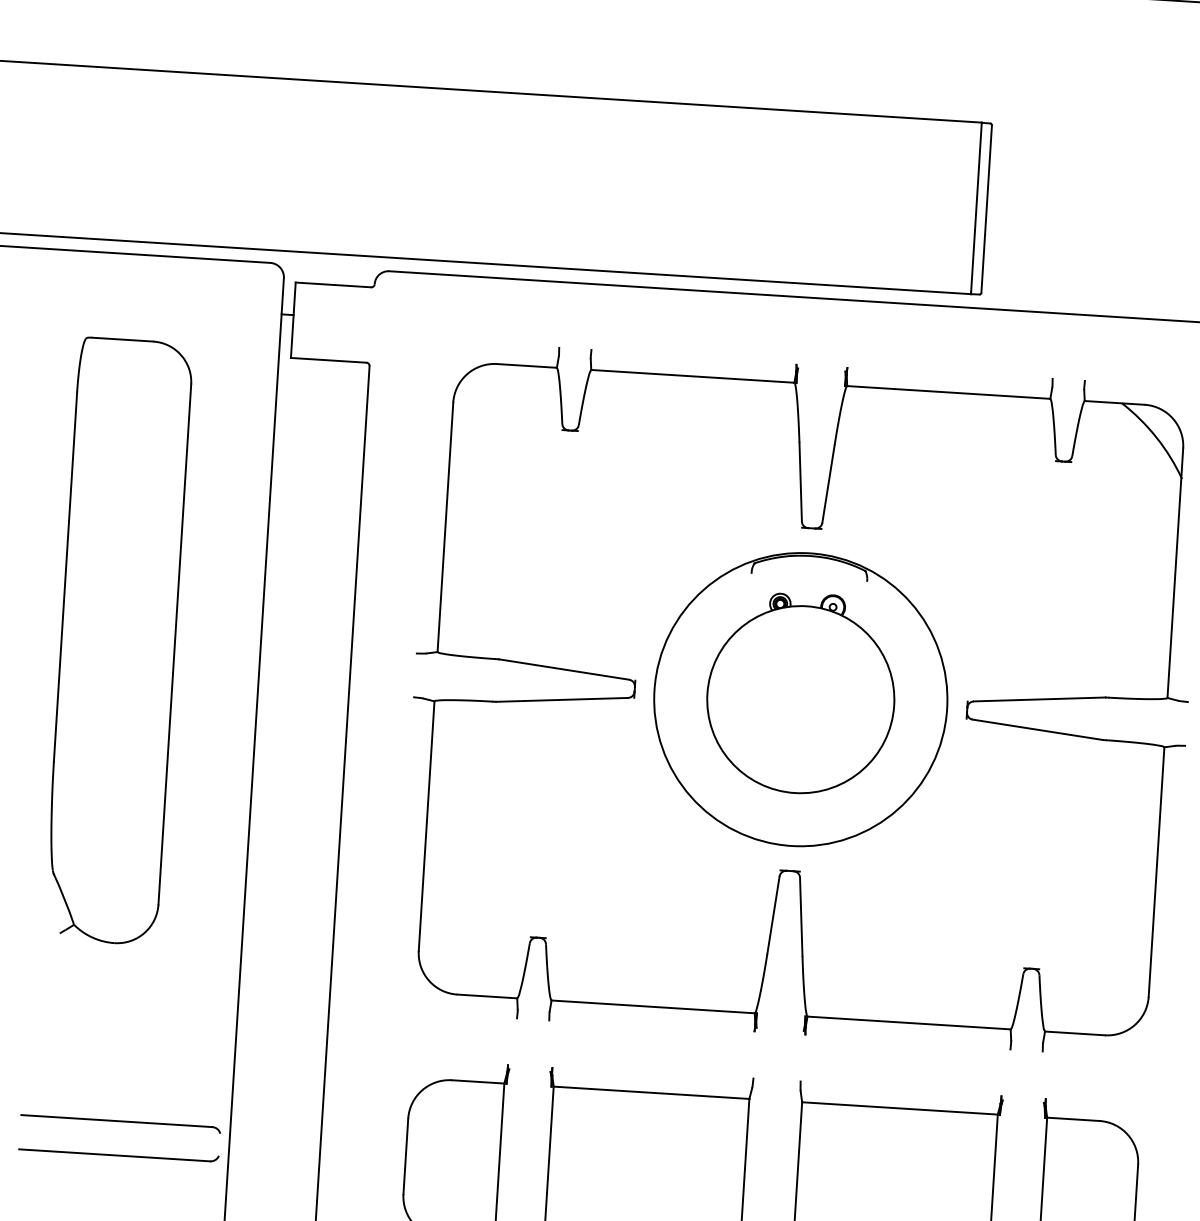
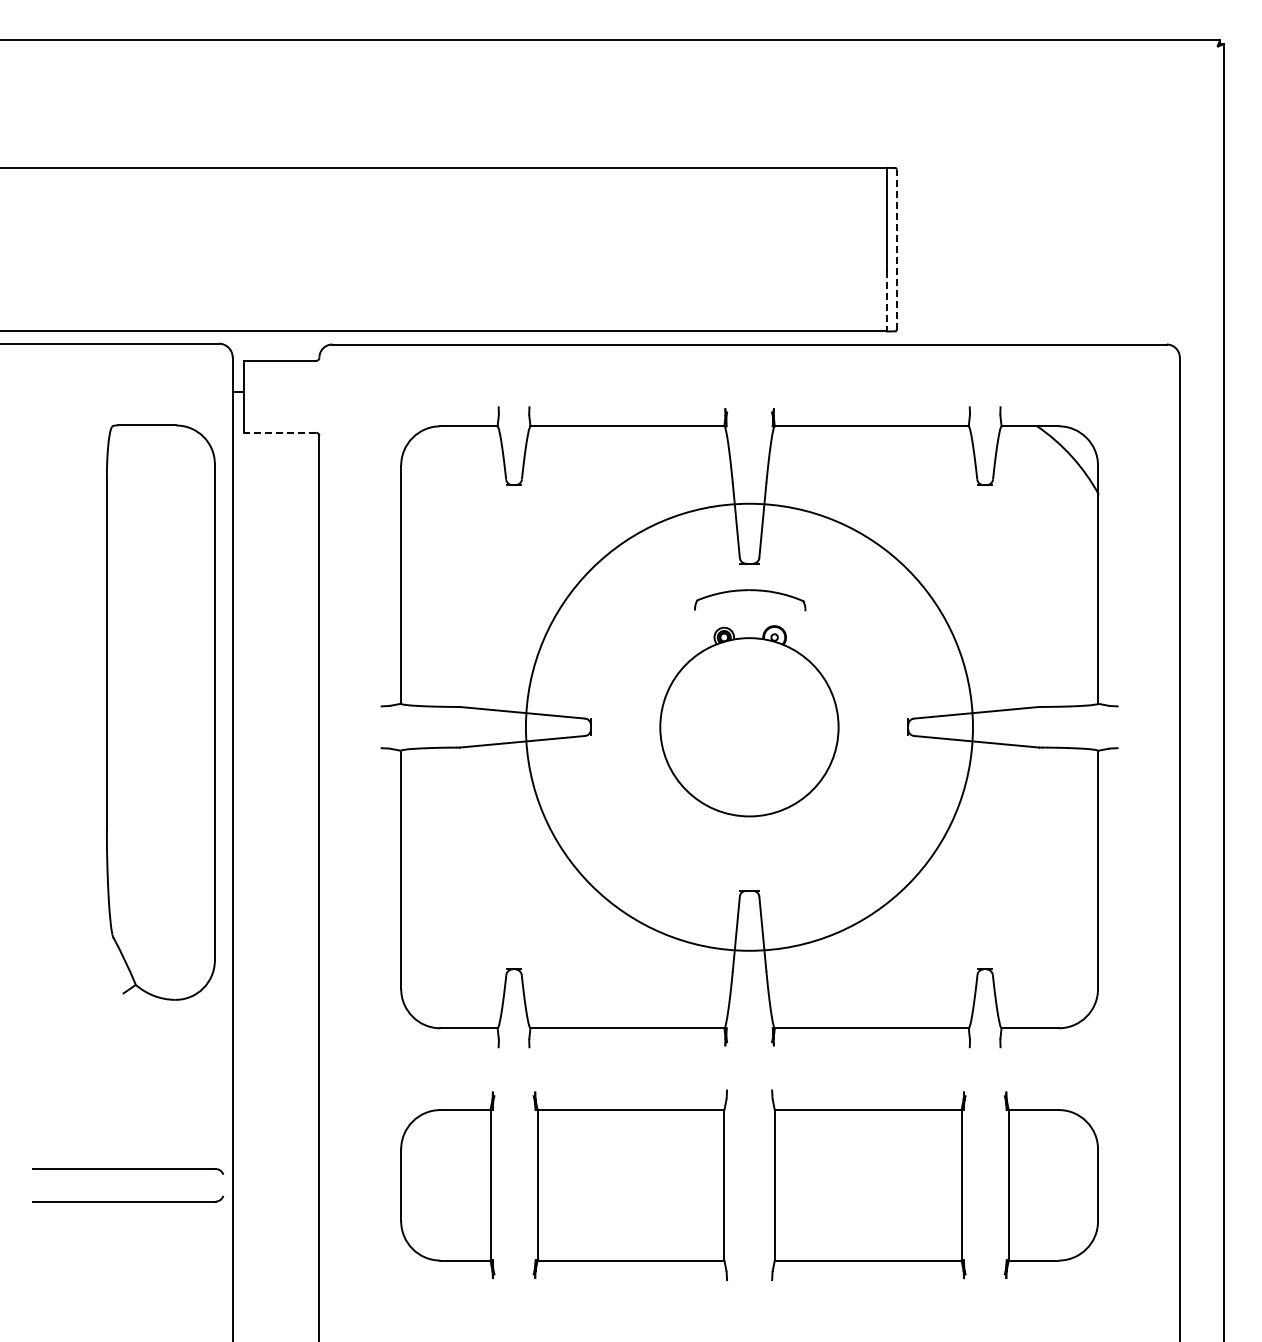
line: (986, 208) -> (896, 249), solid -> dashed
line: (973, 261) -> (887, 300), solid -> dashed
line: (328, 359) -> (279, 432), solid -> dashed
part: (117, 641) -> (160, 712), moved
circle: (800, 698) -> (749, 726), size x1.6

